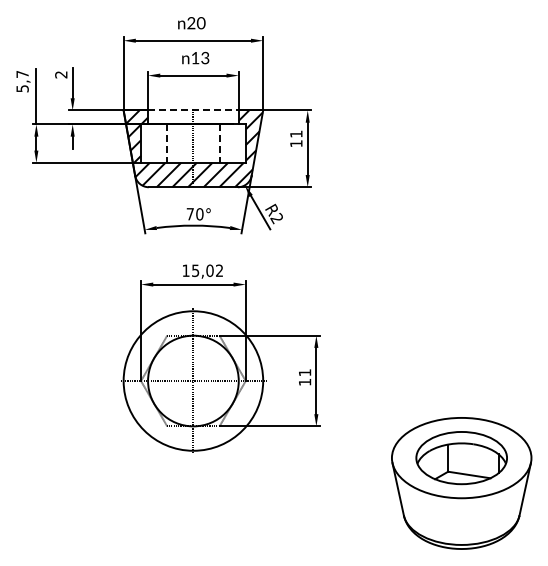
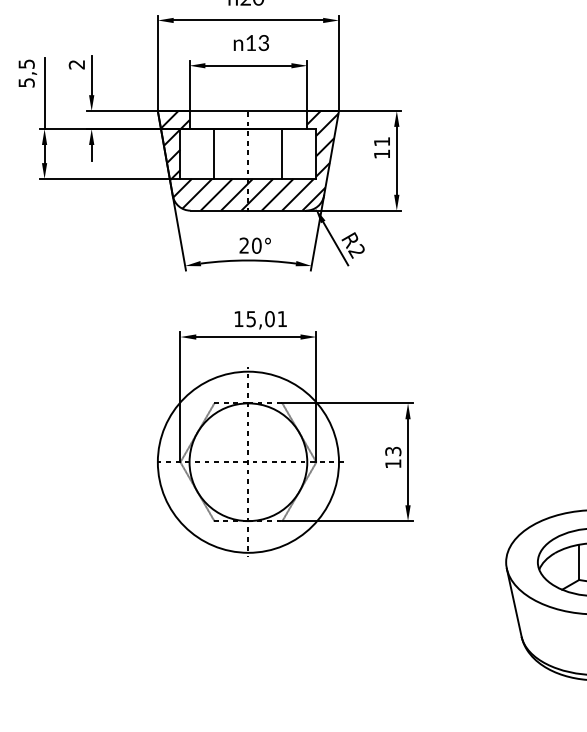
text: (22, 74) -> (26, 64), 5,7 -> 5,5
line: (193, 110) -> (248, 111), dashed -> solid
line: (167, 144) -> (214, 155), dashed -> solid
line: (219, 144) -> (282, 155), dashed -> solid
text: (189, 214) -> (243, 246), 70° -> 20°
text: (219, 270) -> (282, 318), 15,02 -> 15,01
text: (304, 372) -> (392, 451), 11 -> 13

